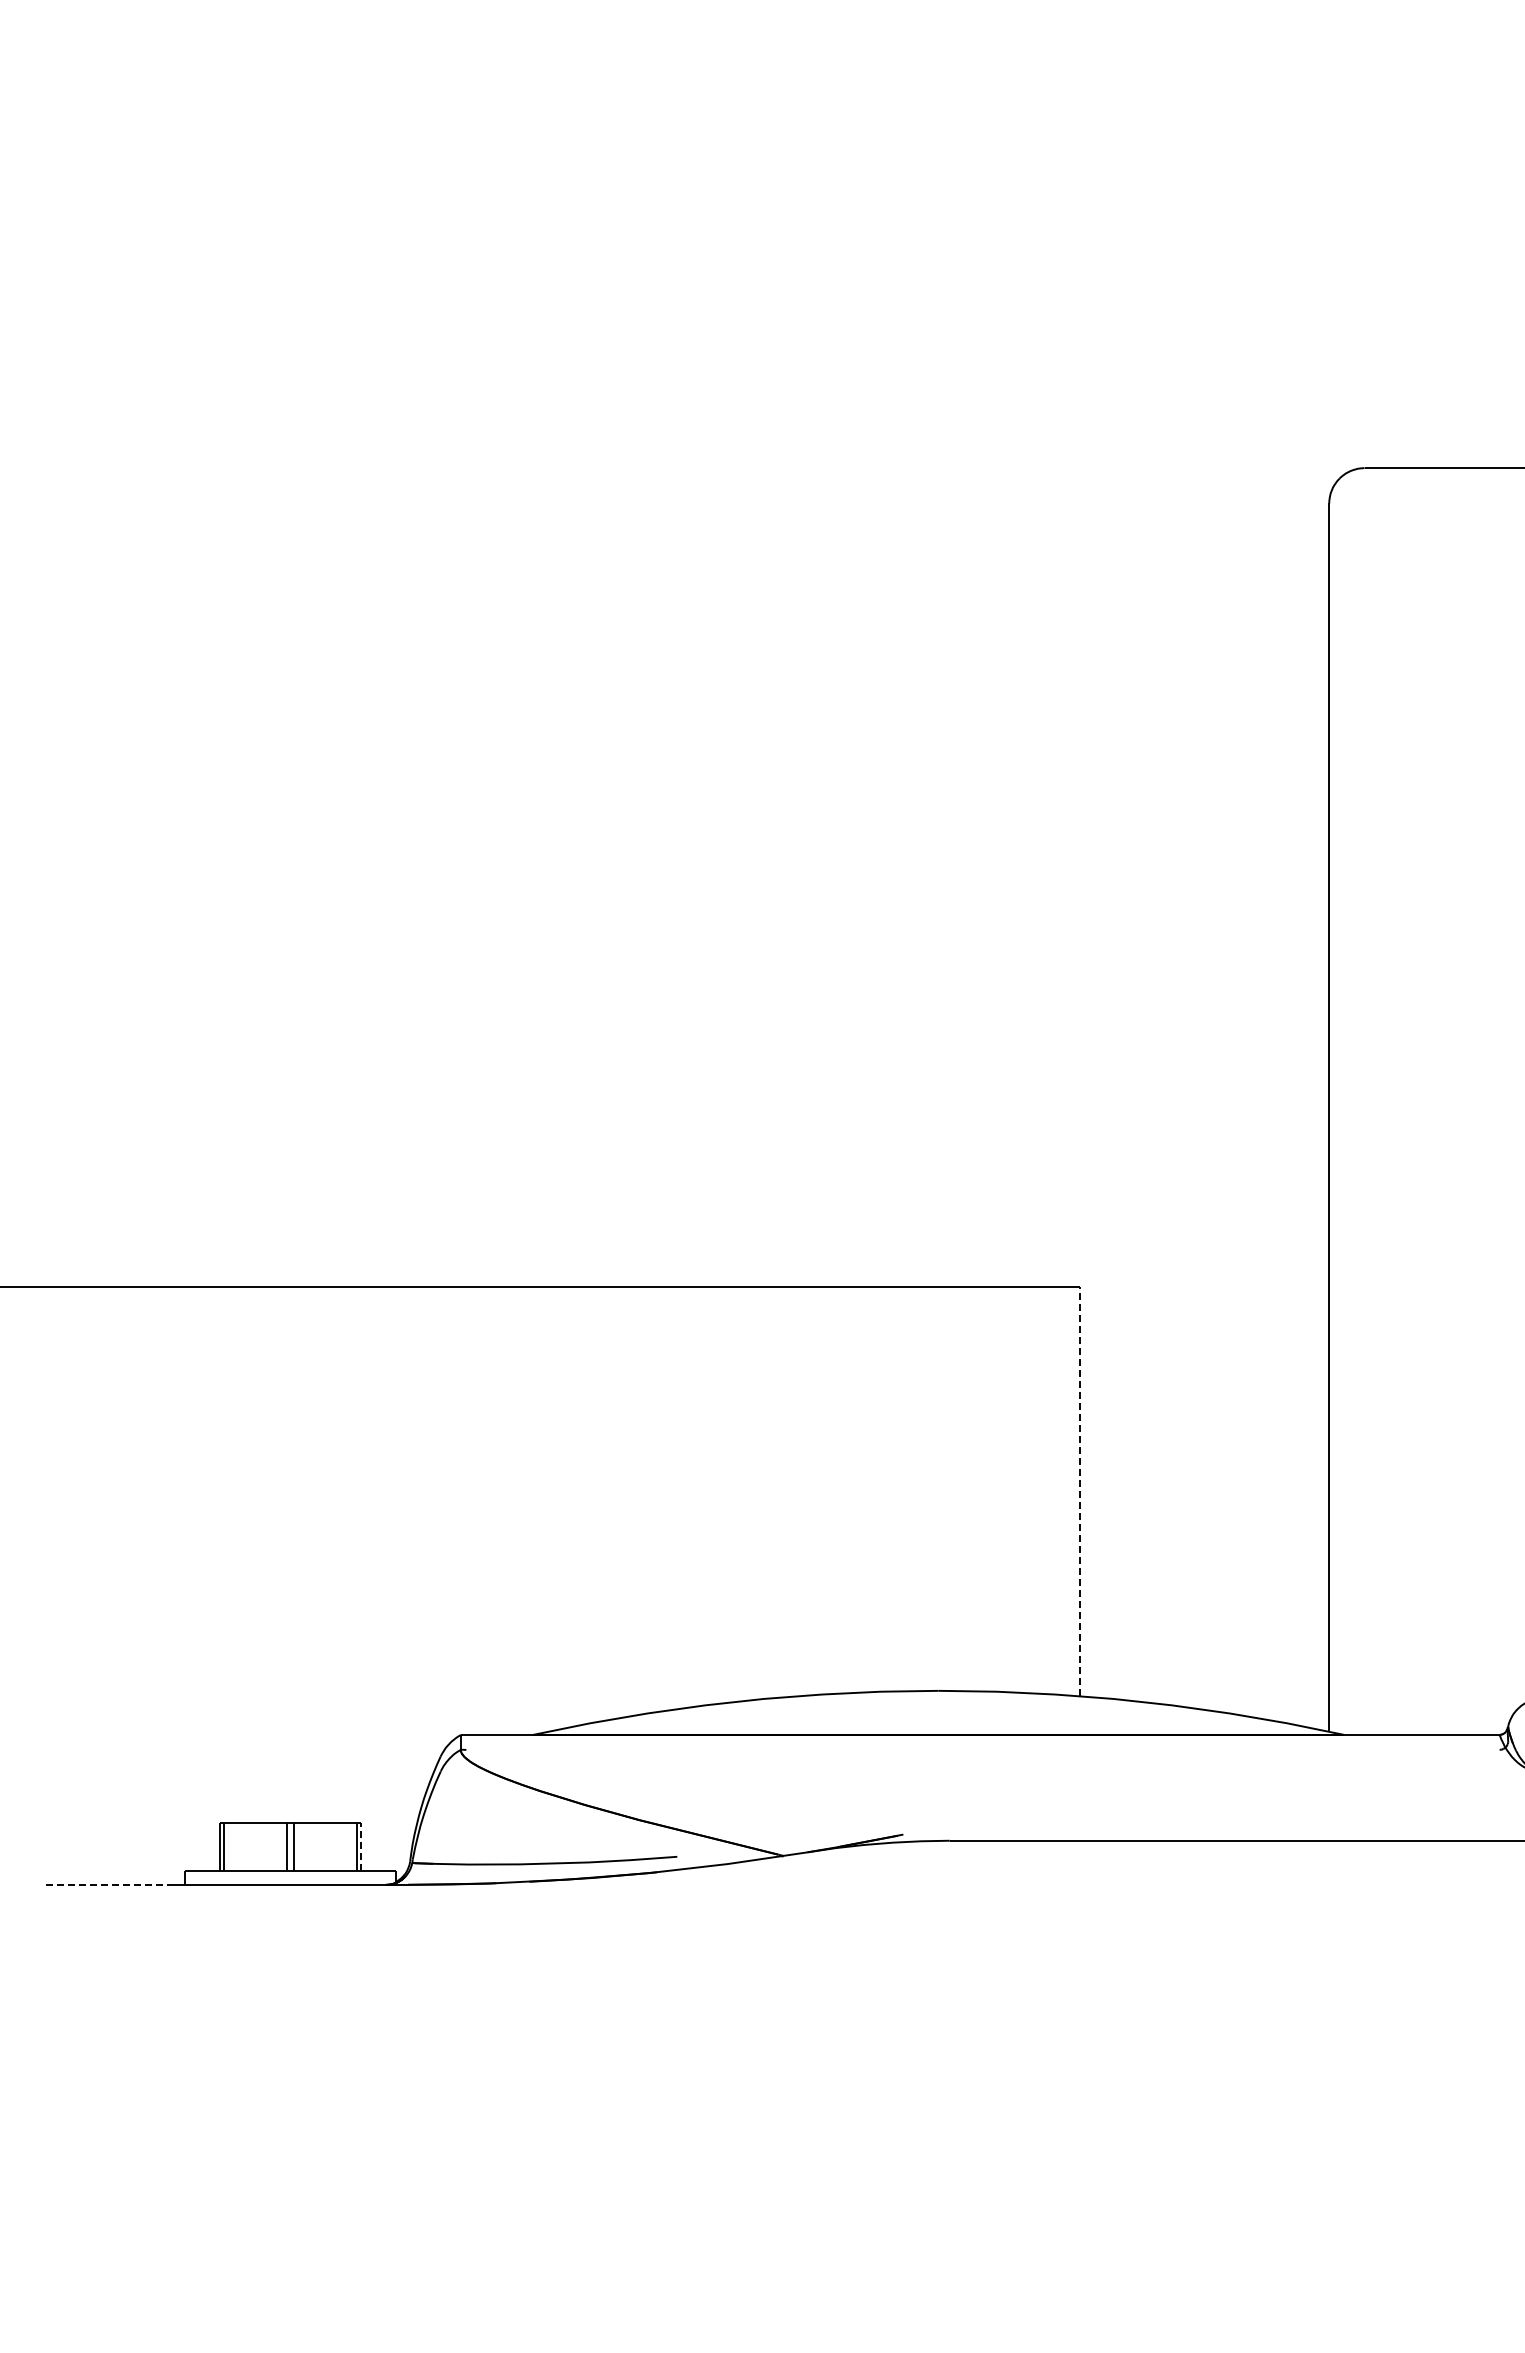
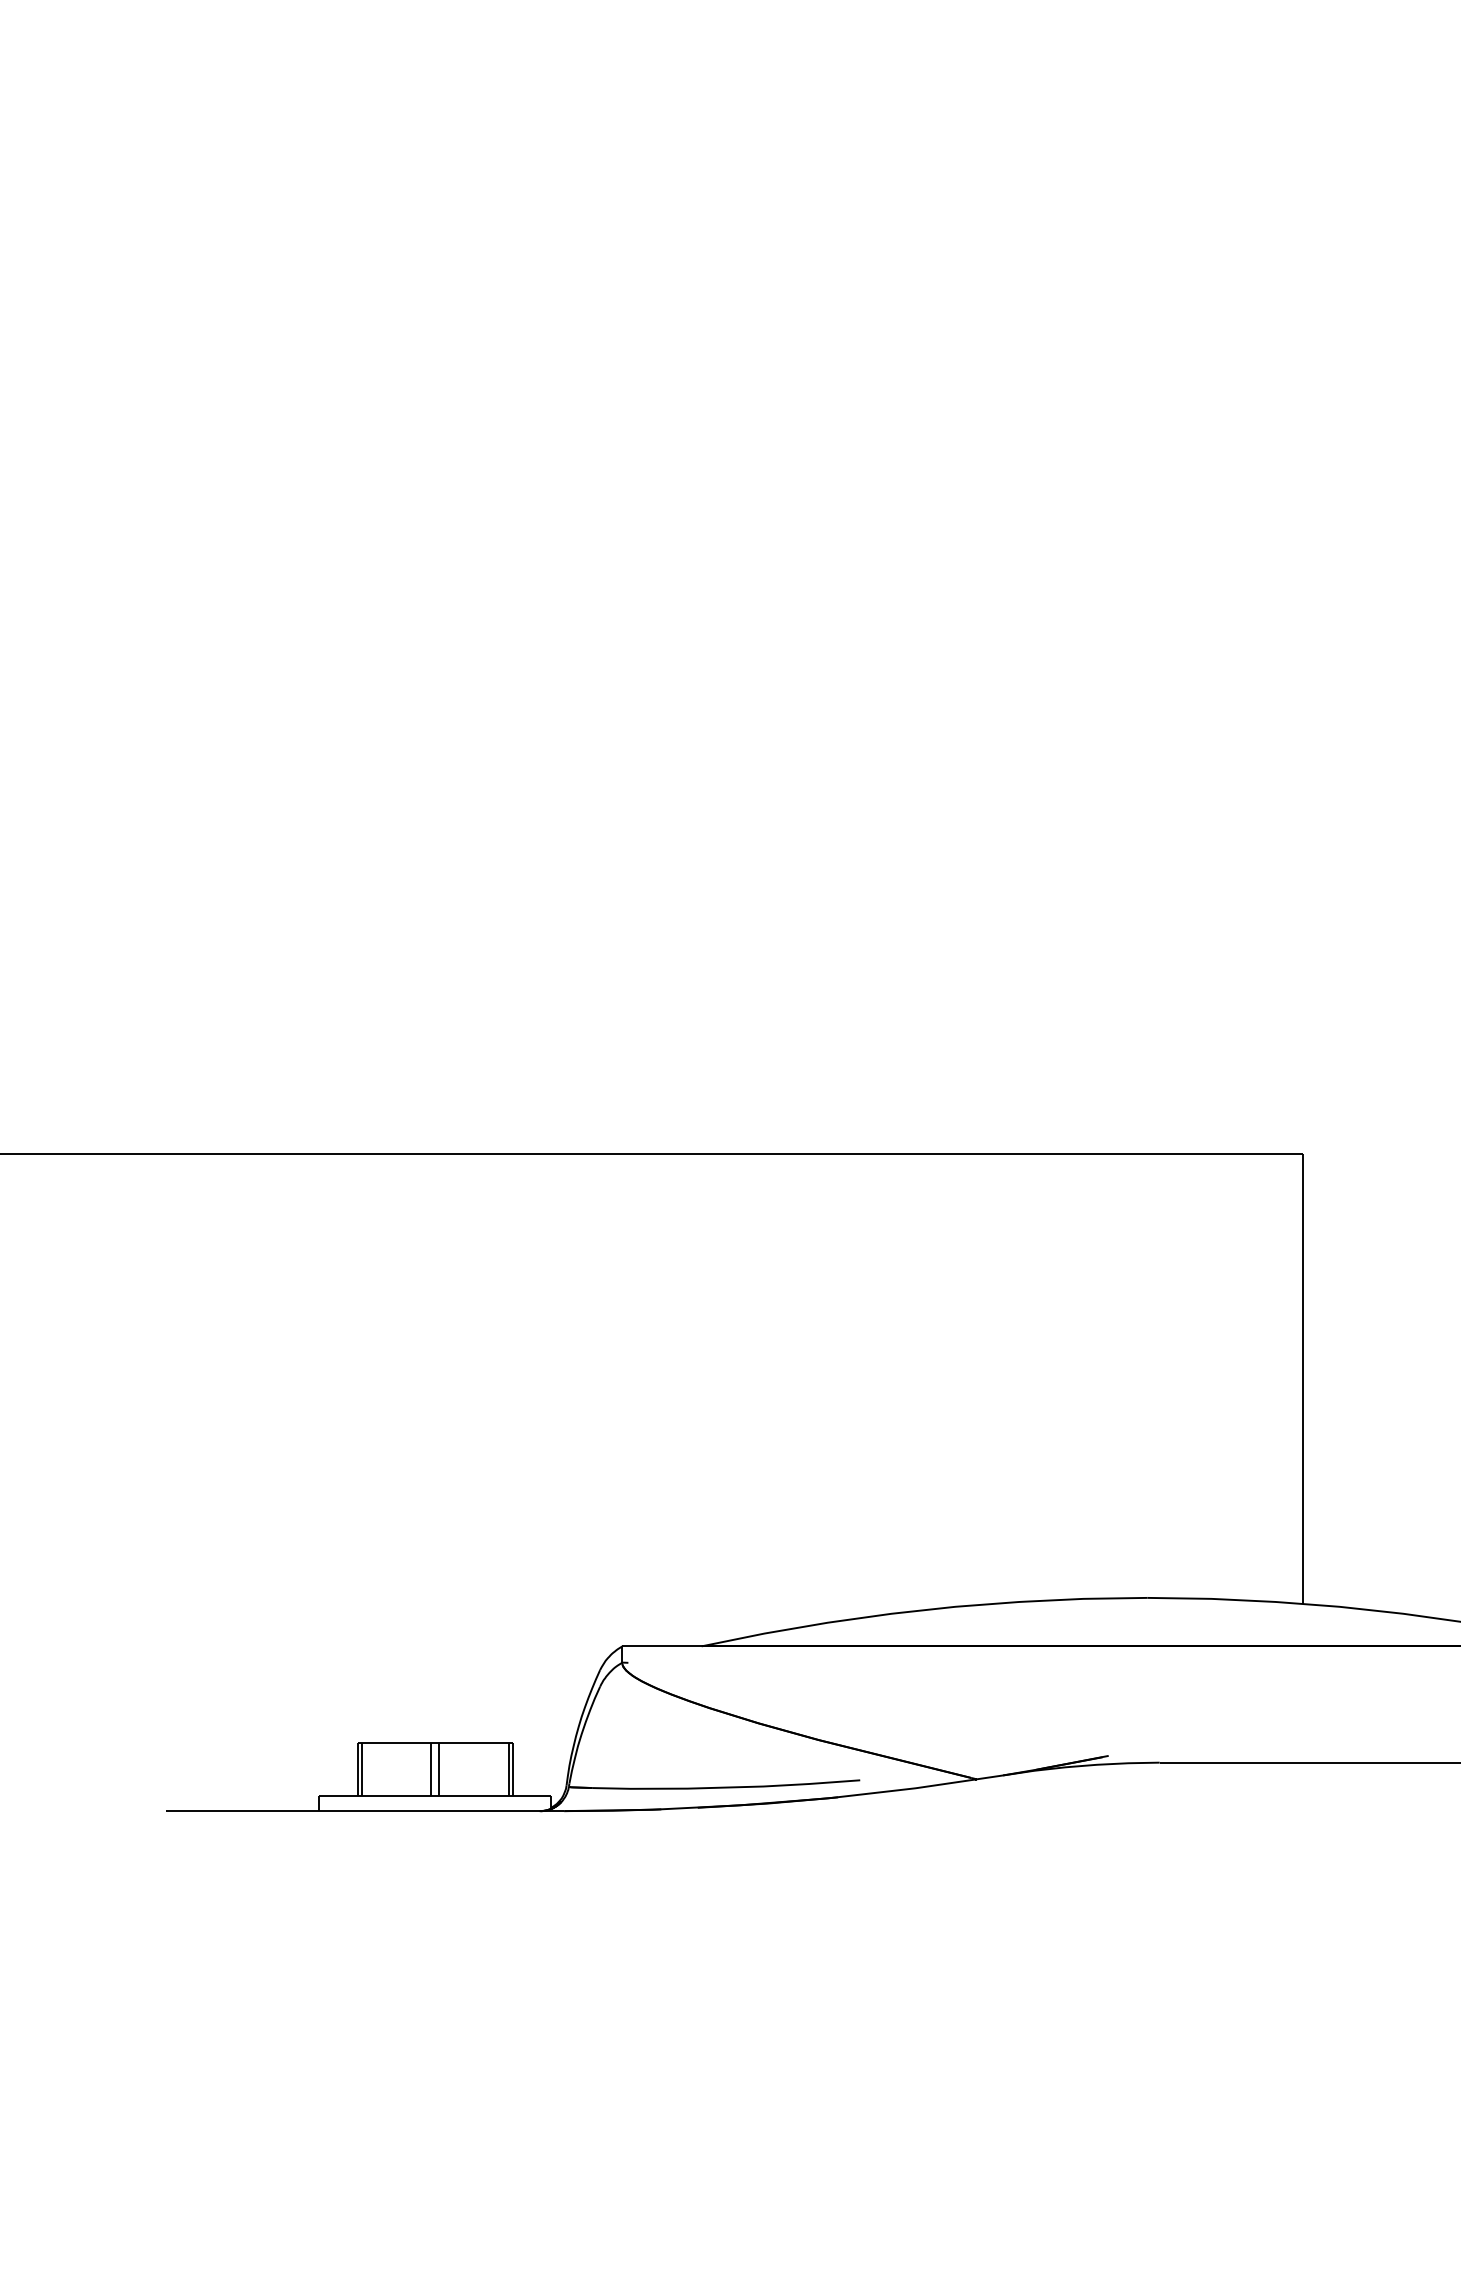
line: (1079, 1491) -> (1302, 1378), dashed -> solid
line: (361, 1846) -> (513, 1768), dashed -> solid
line: (109, 1884) -> (236, 1810), dashed -> solid

